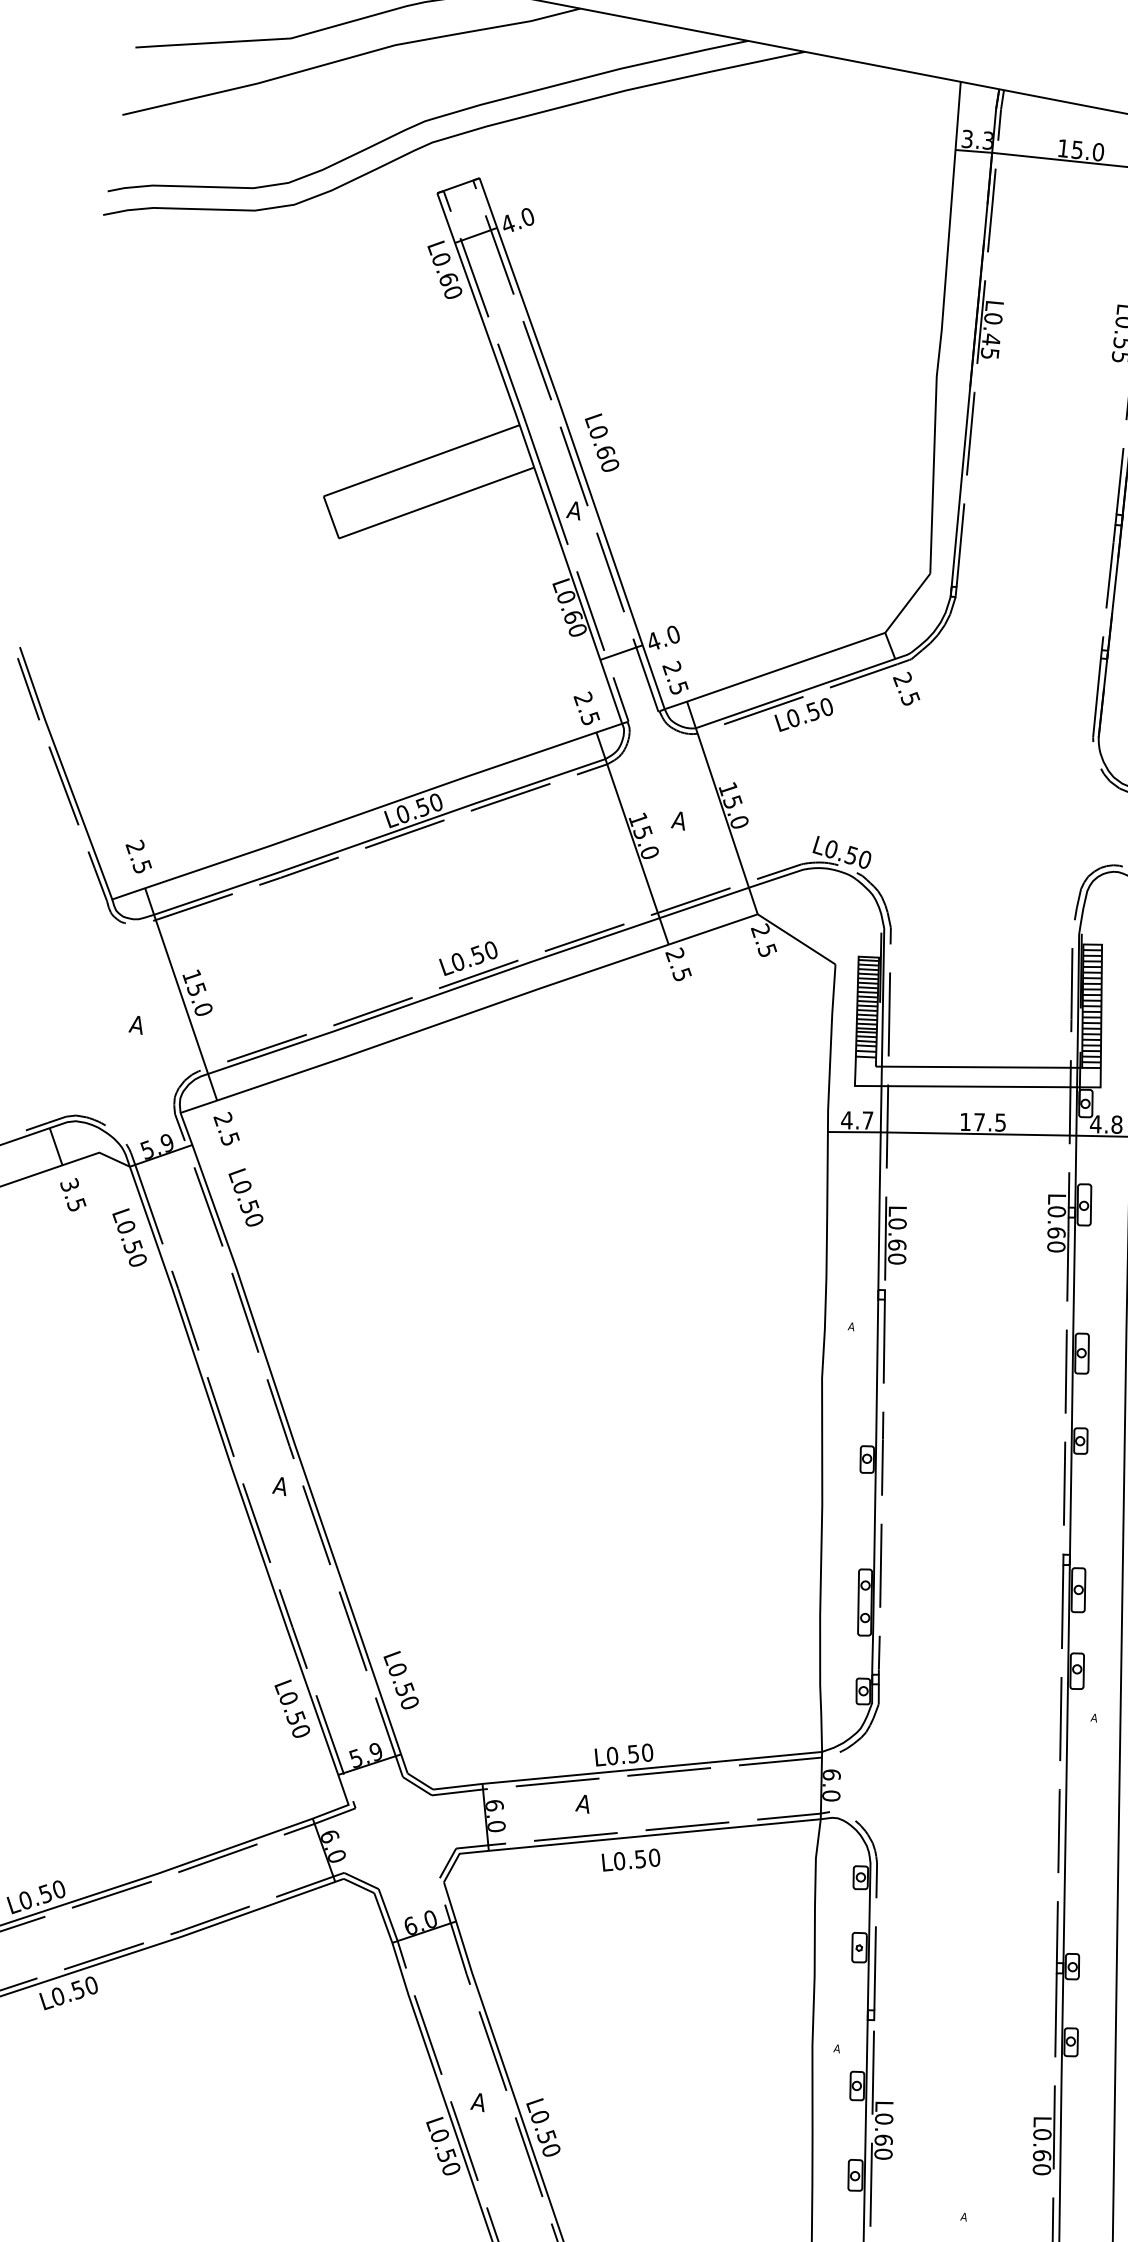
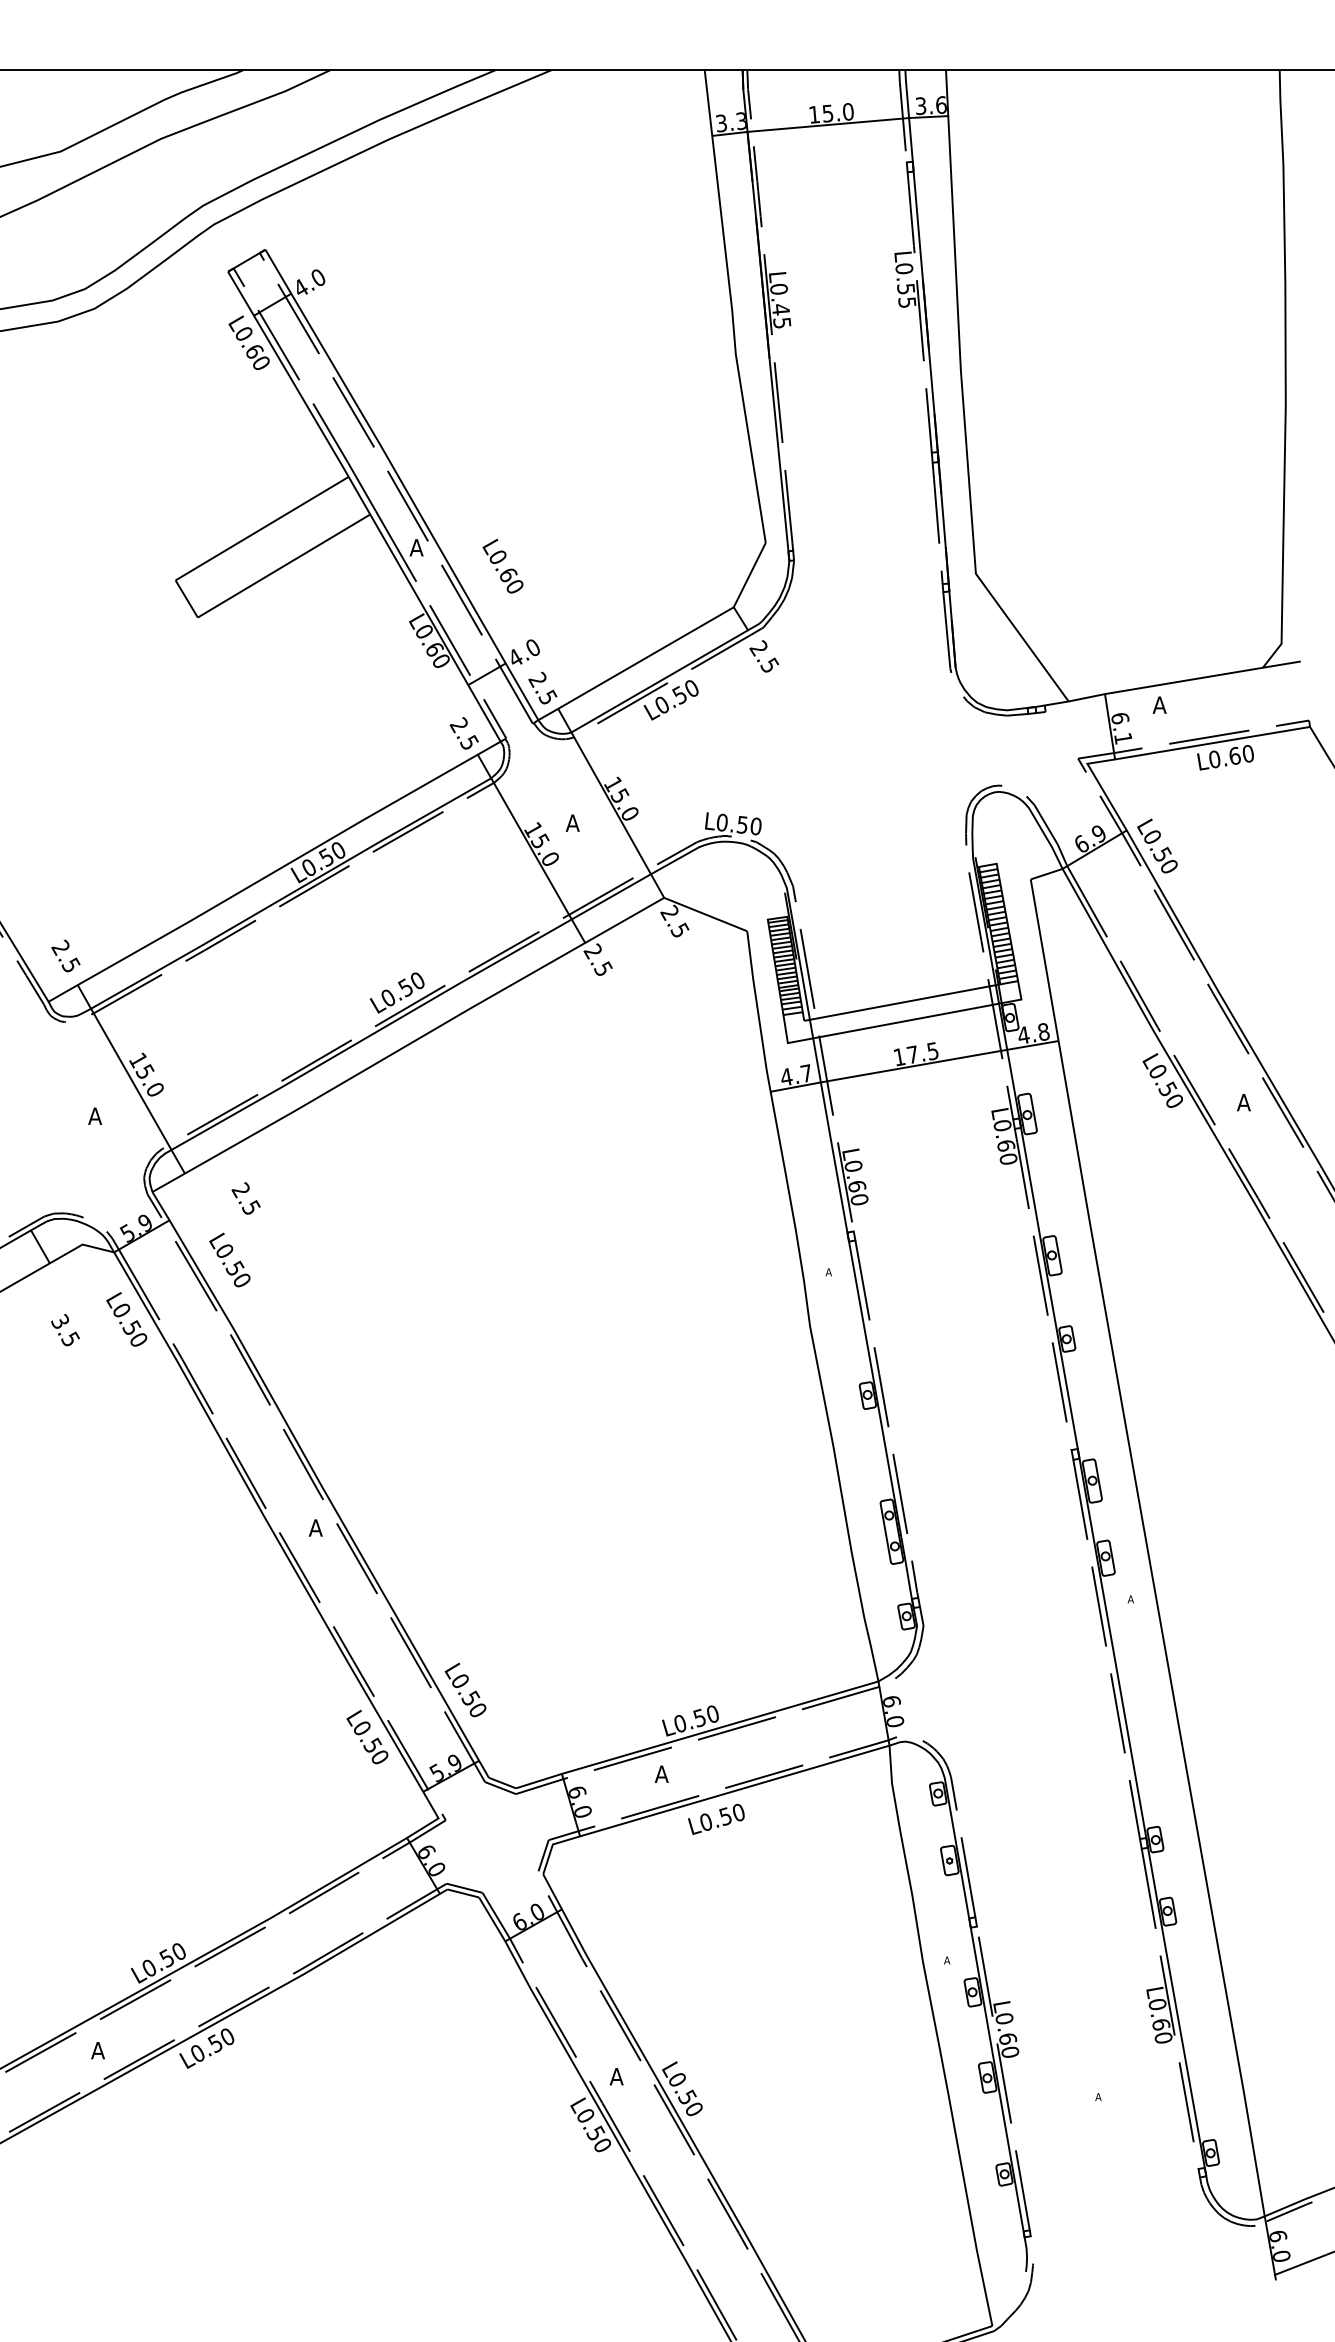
text: (601, 441) -> (502, 565), moved
text: (226, 1128) -> (245, 1198), moved
text: (73, 1193) -> (65, 1329), moved

